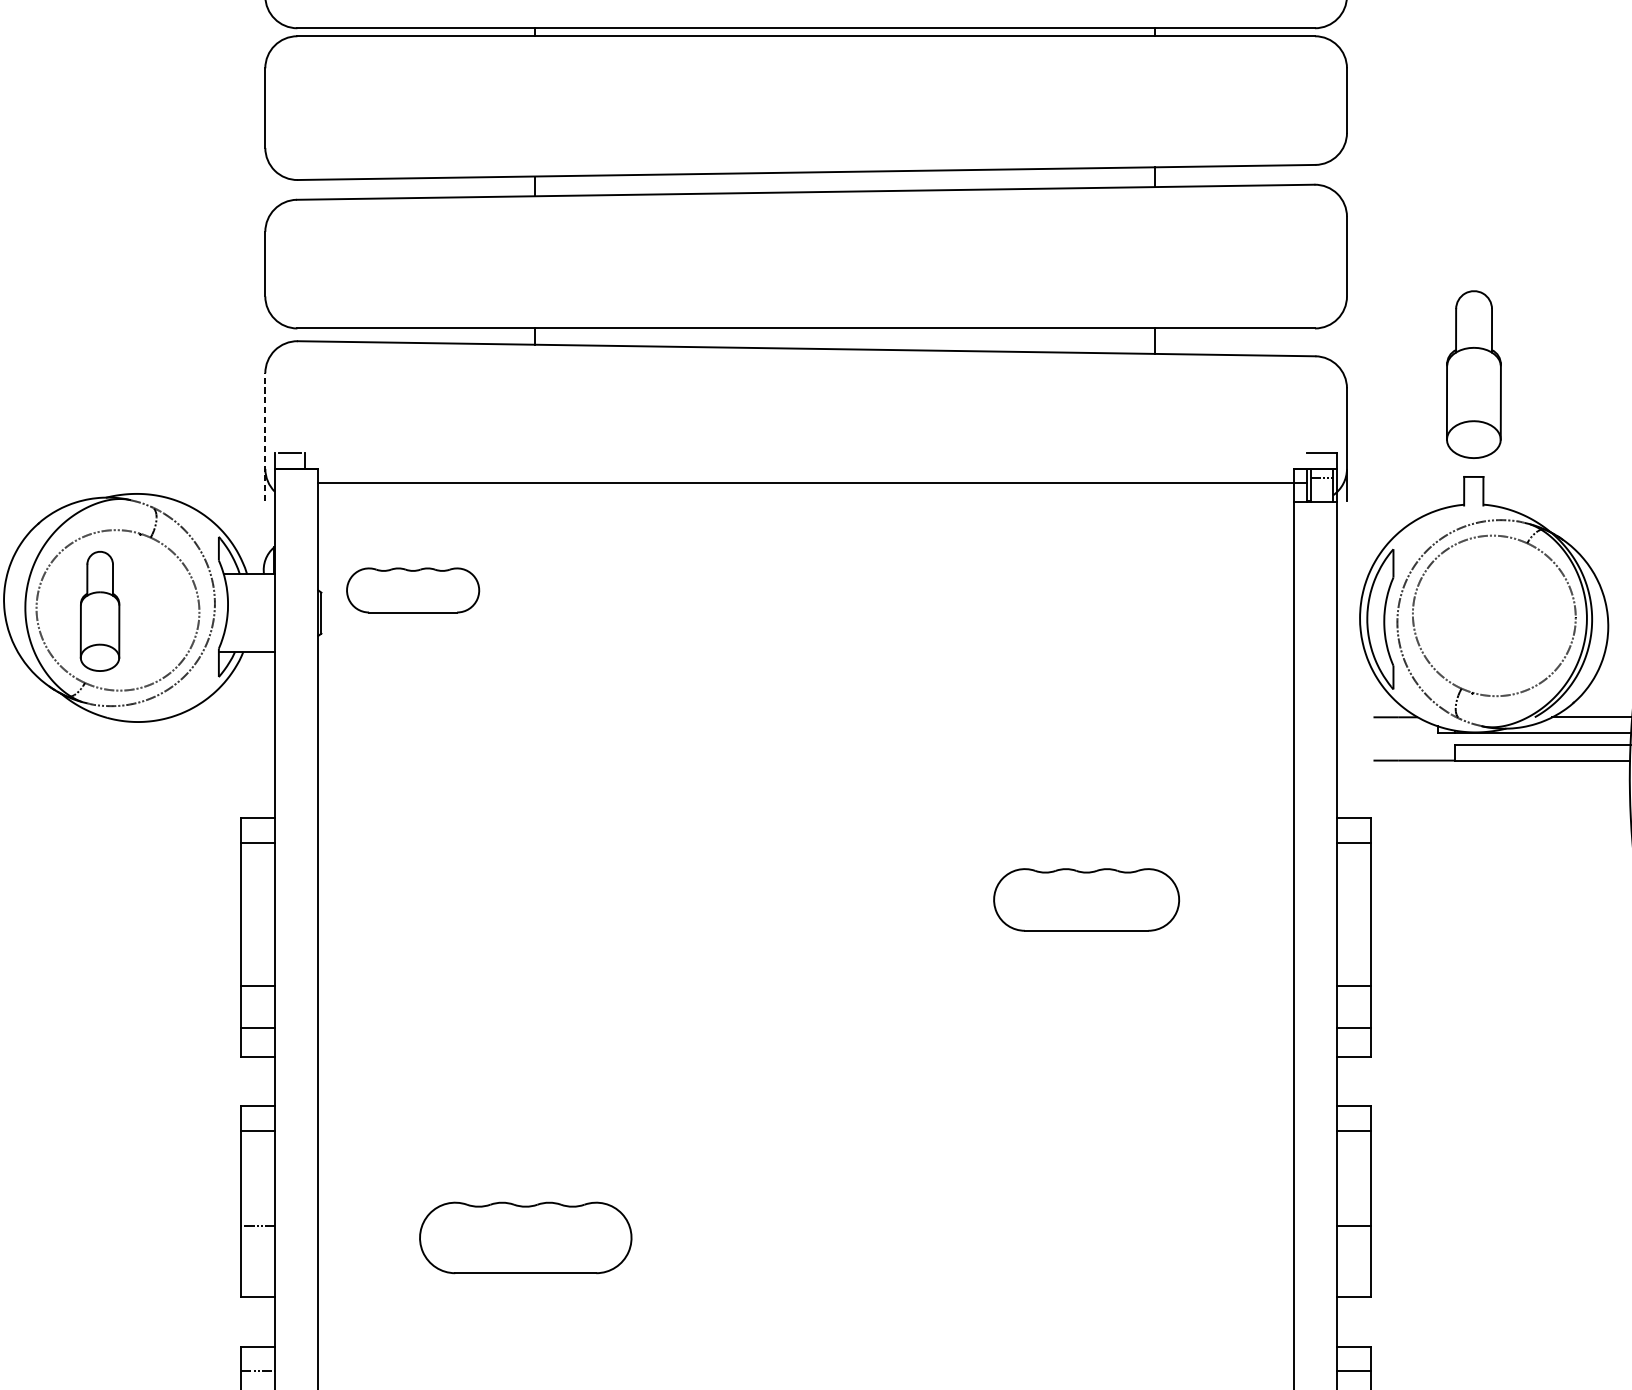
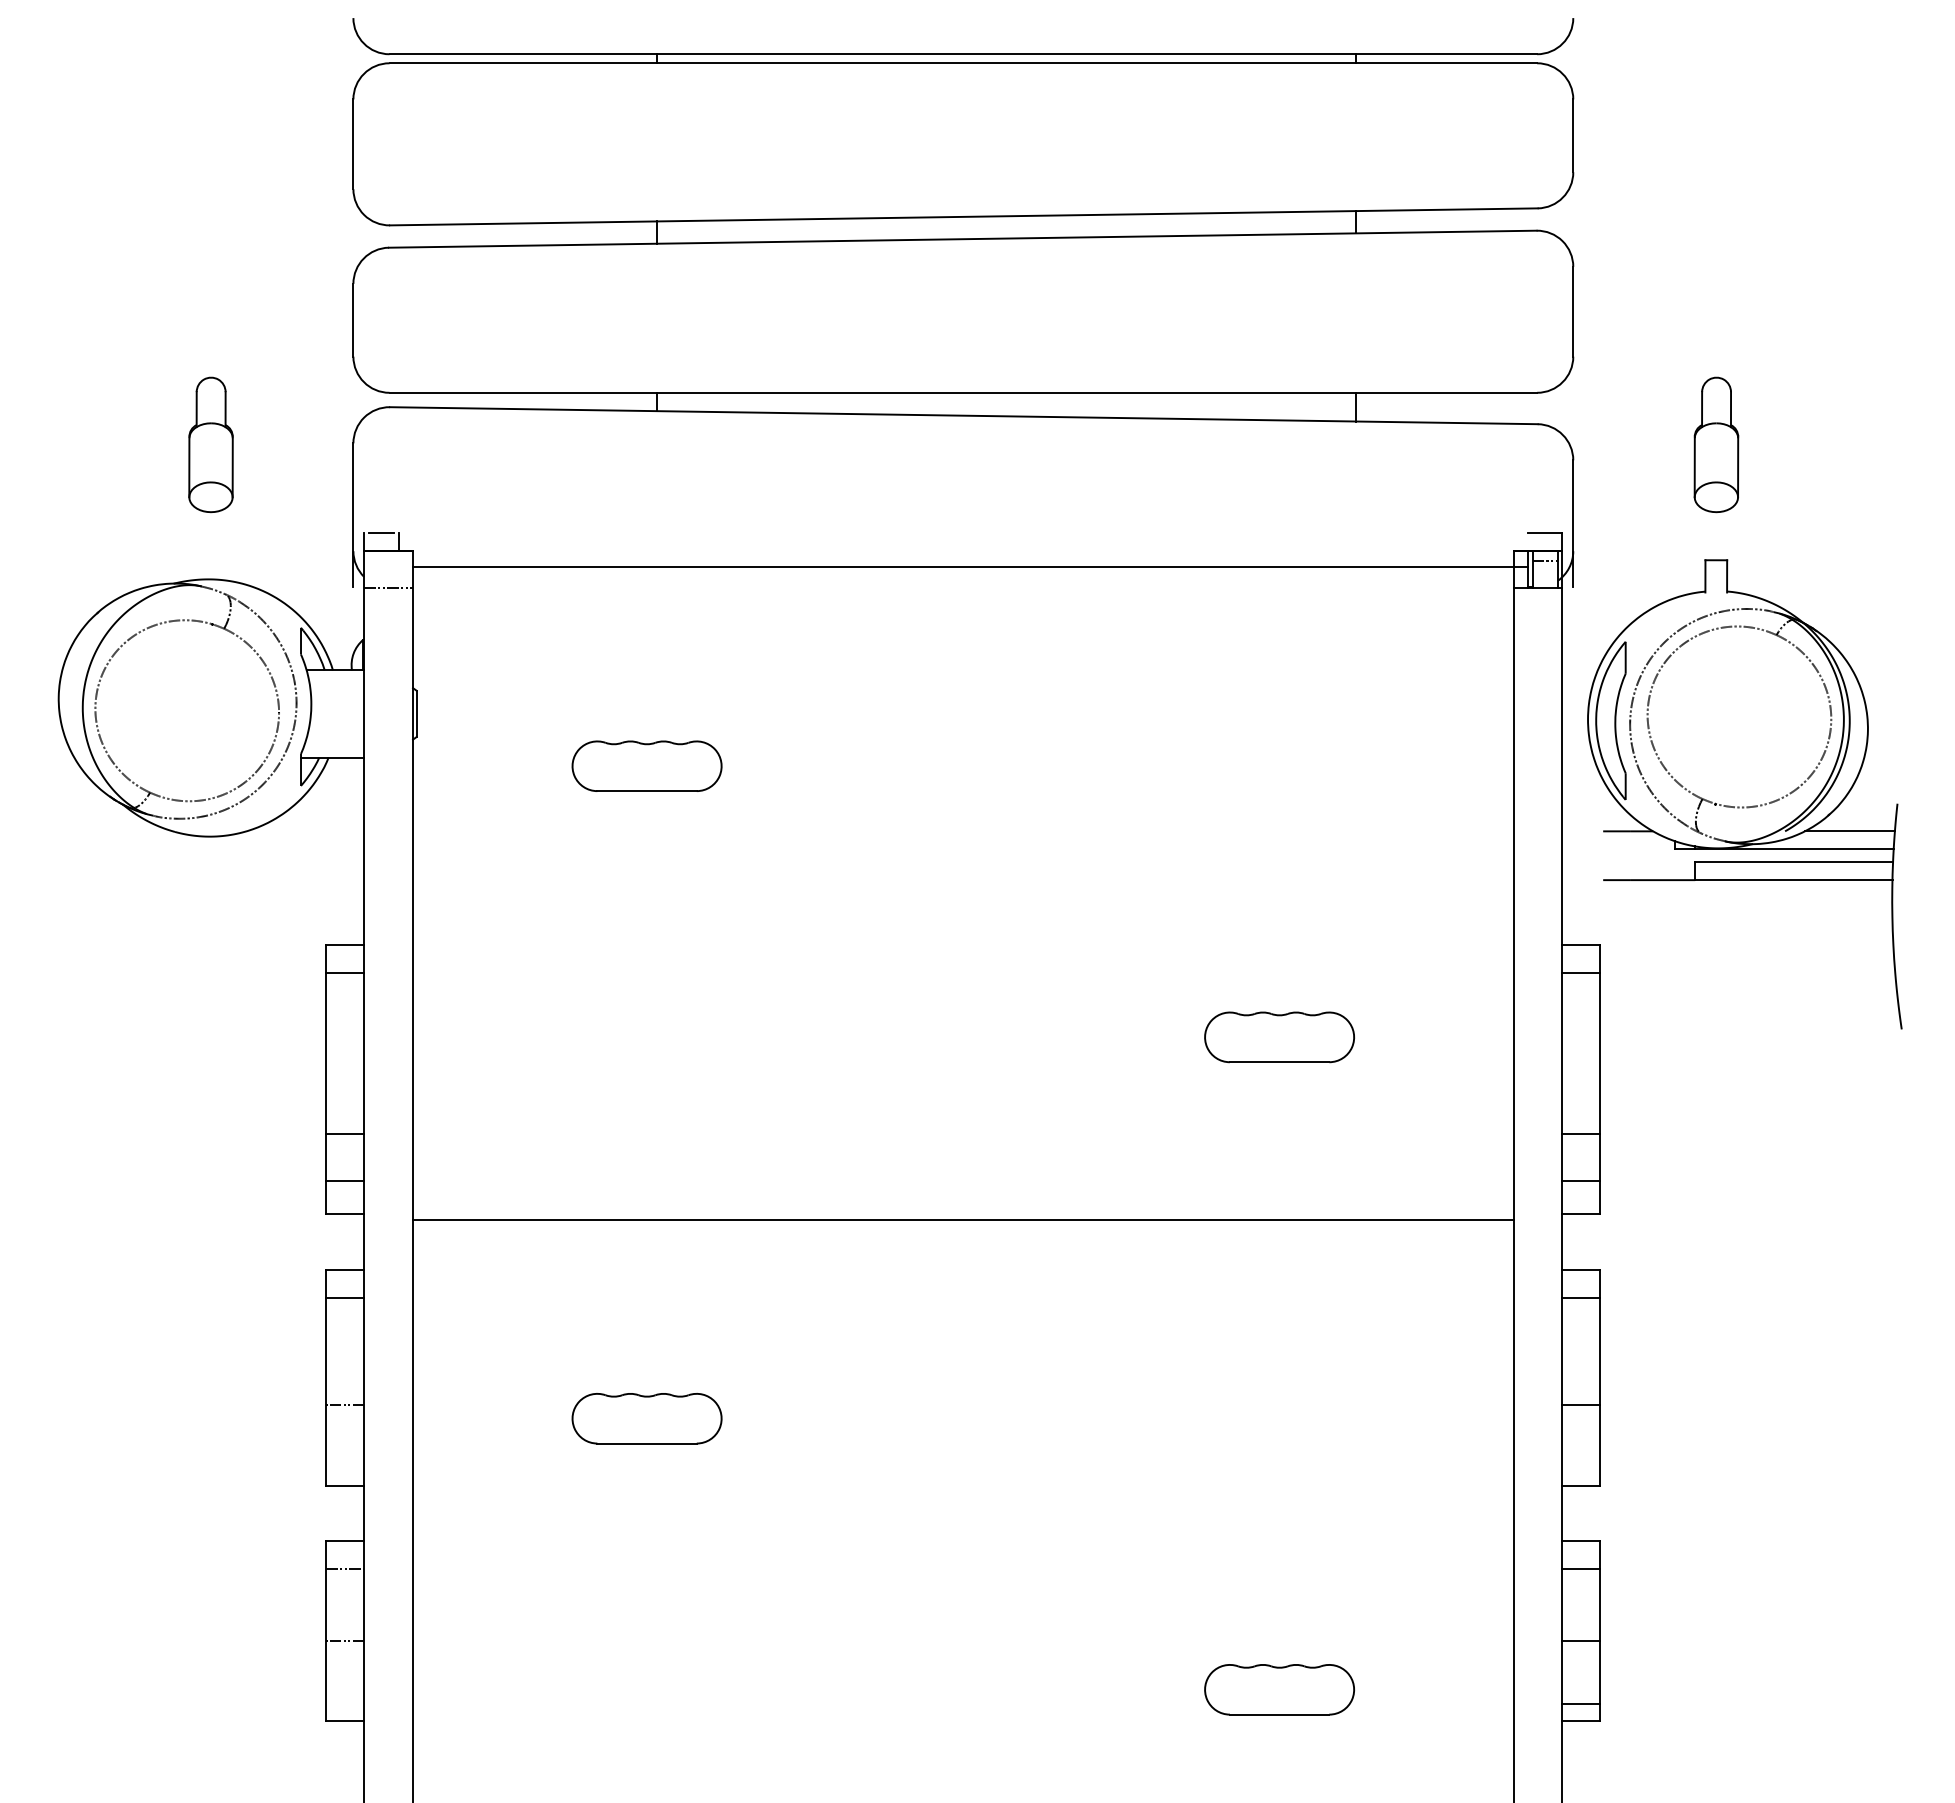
part: (1473, 374) -> (1716, 444), size x0.71
line: (265, 436) -> (353, 514), dashed -> solid
line: (296, 501) -> (388, 588), added
part: (412, 589) -> (646, 765), moved
part: (99, 611) -> (210, 444), moved
part: (1086, 900) -> (1279, 1037), size x0.71
line: (806, 1061) -> (963, 1219), added
part: (525, 1237) -> (646, 1418), size x0.62

